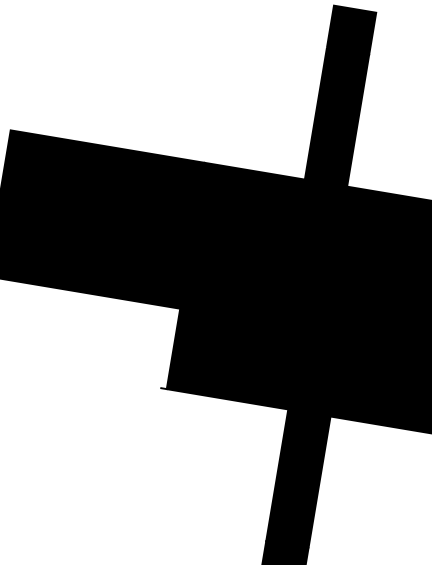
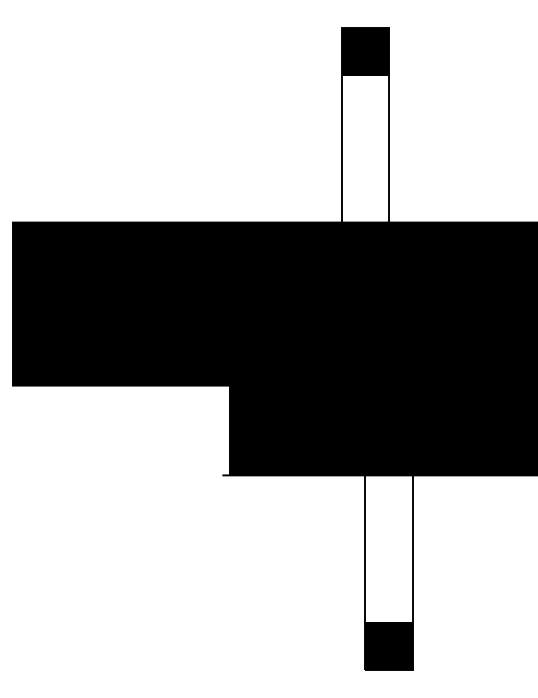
fill: (336, 116) -> (364, 148), removed
fill: (298, 478) -> (388, 548), removed

